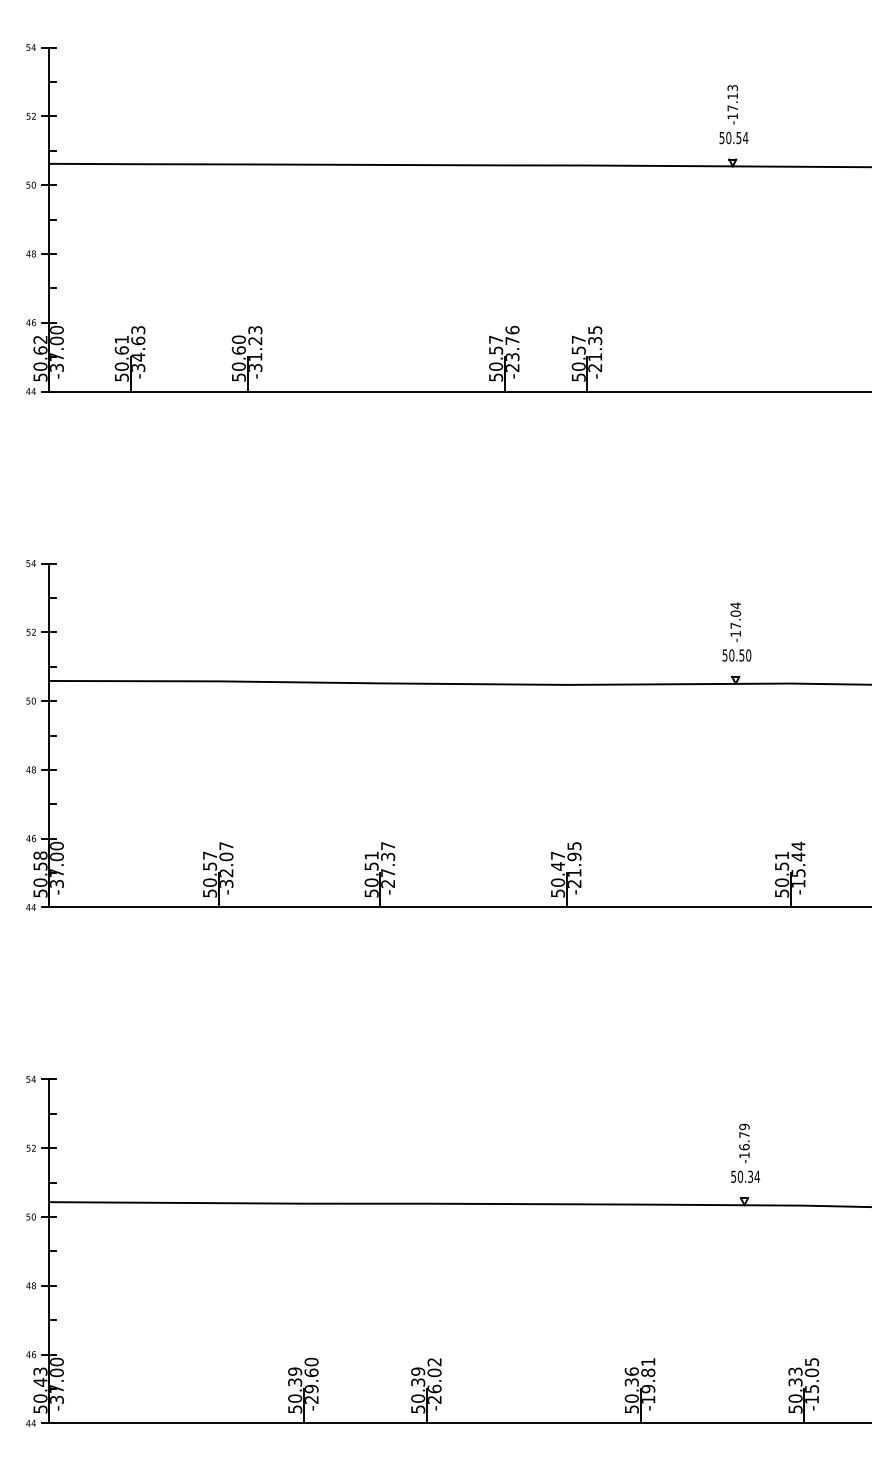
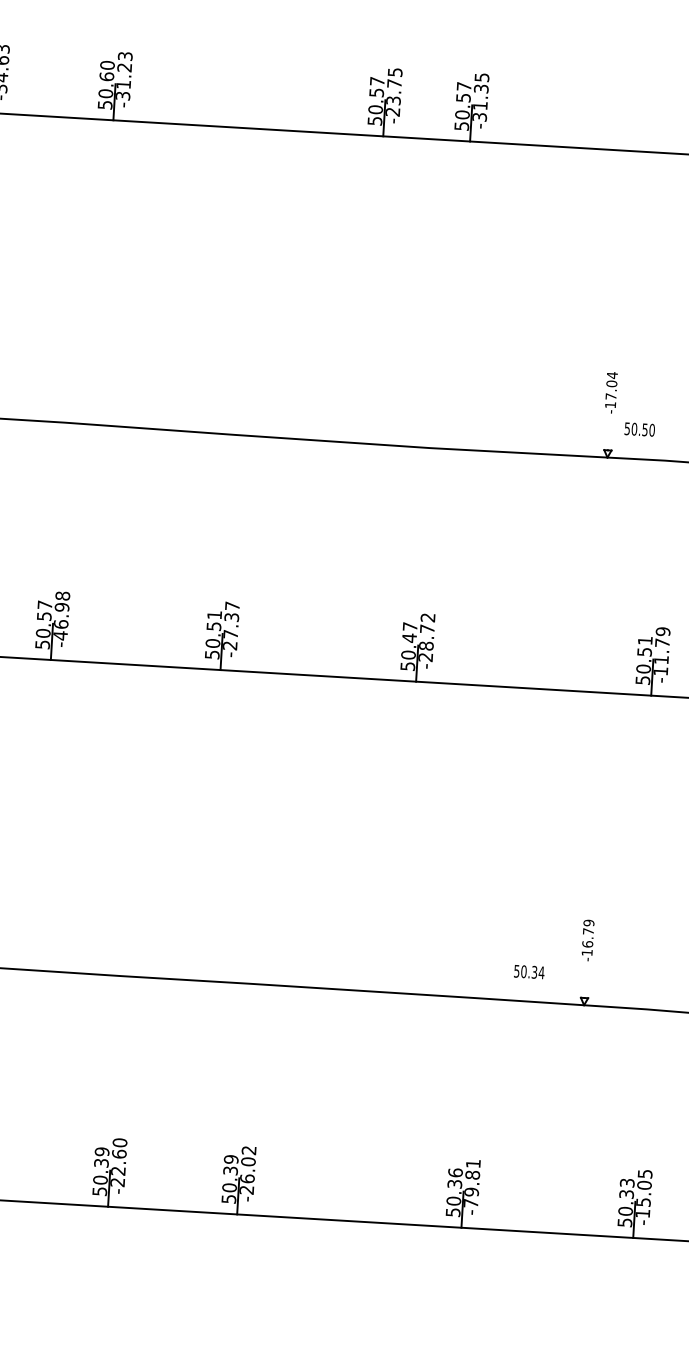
text: (512, 329) -> (395, 71), -23.76 -> -23.75
text: (595, 367) -> (479, 116), -21.35 -> -31.35
text: (736, 655) -> (639, 429), moved
text: (574, 859) -> (427, 631), -21.95 -> -28.72
text: (798, 859) -> (662, 645), -15.44 -> -11.79
text: (226, 865) -> (61, 616), -32.07 -> -46.98
text: (745, 1176) -> (529, 971), moved
text: (311, 1388) -> (118, 1170), -29.60 -> -22.60
text: (648, 1399) -> (471, 1203), -19.81 -> -79.81

